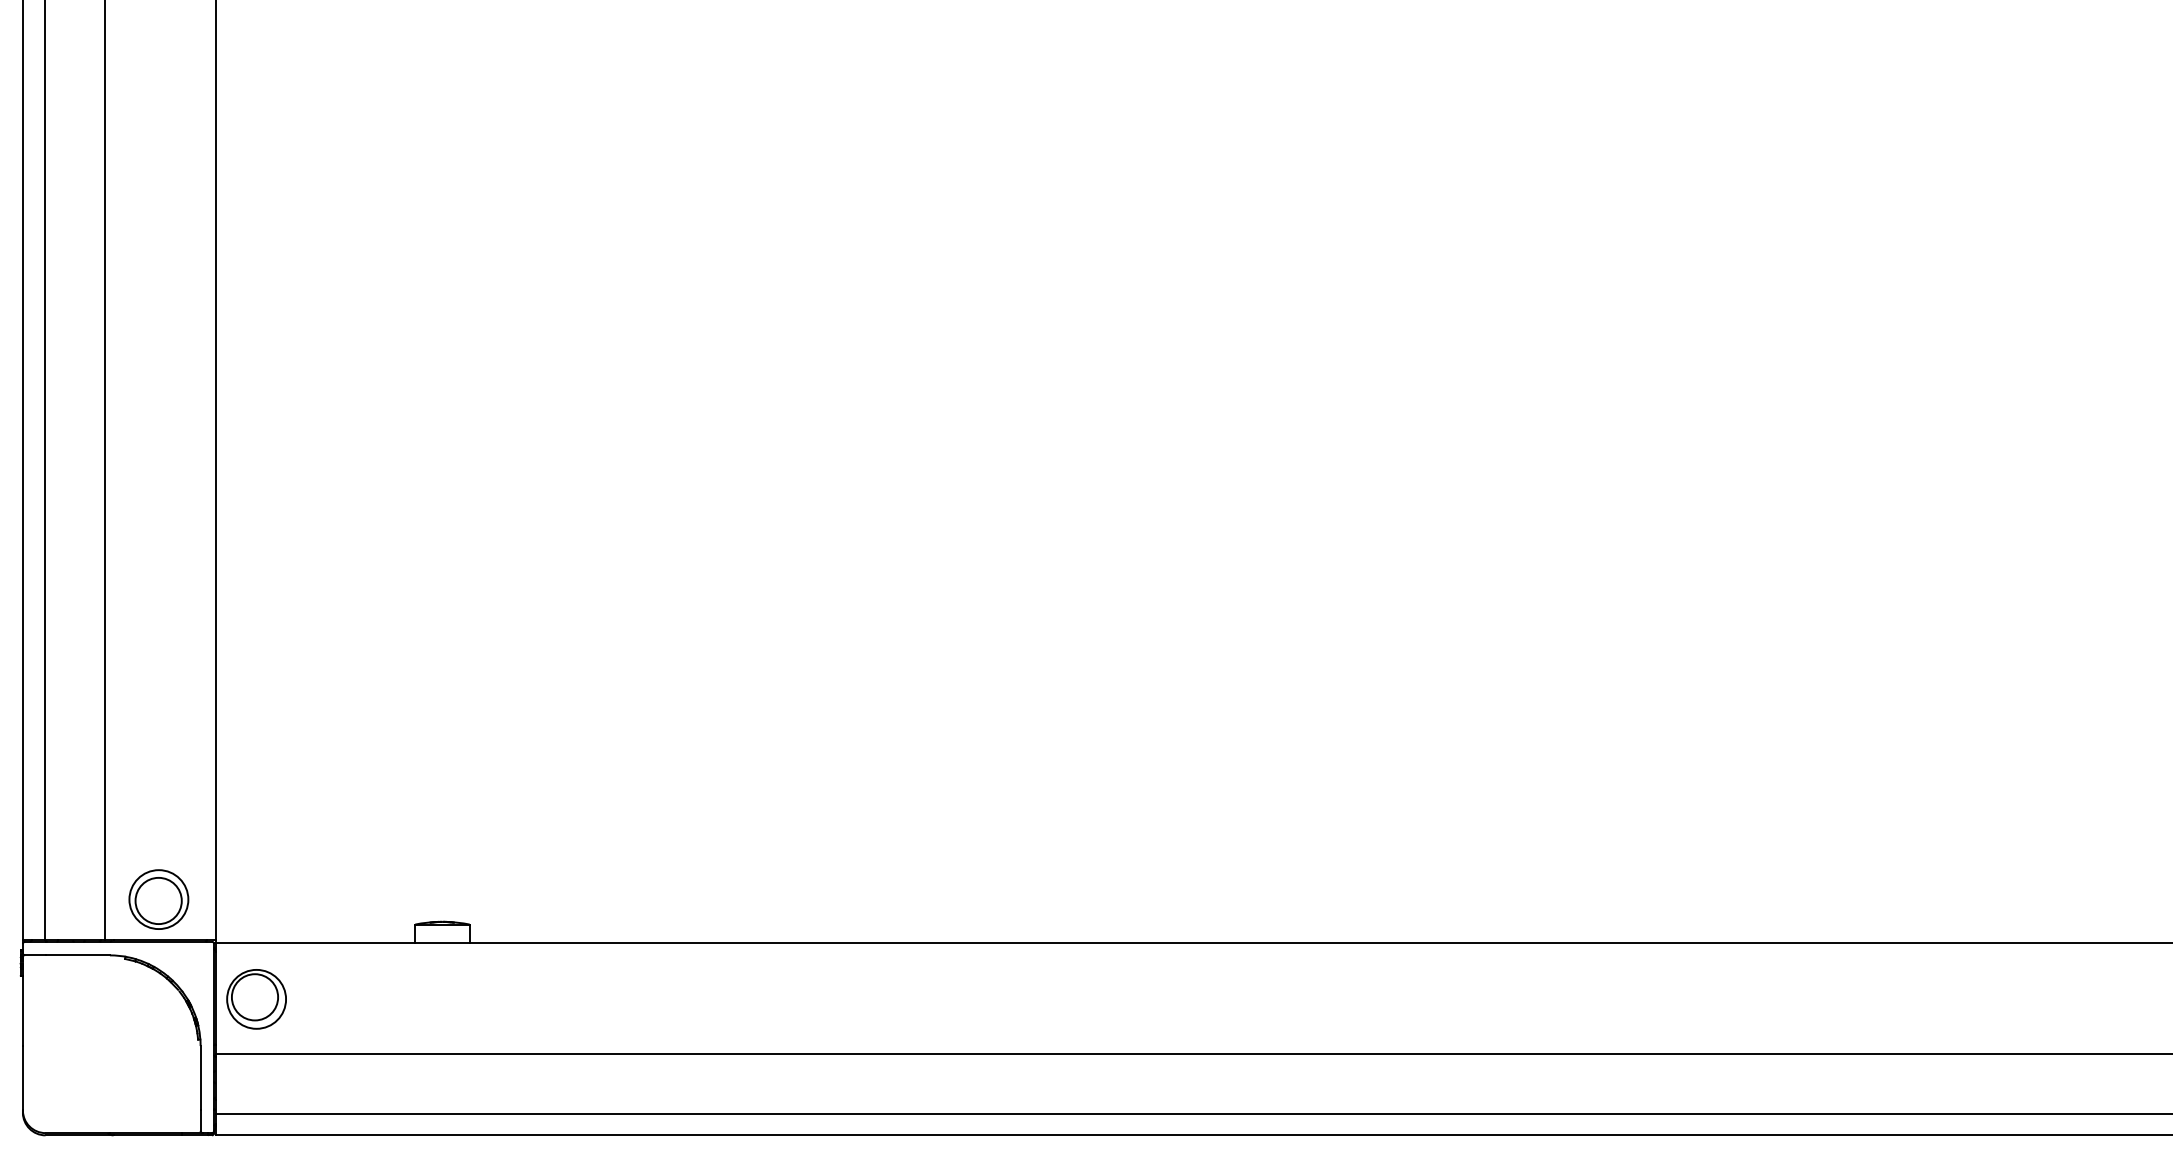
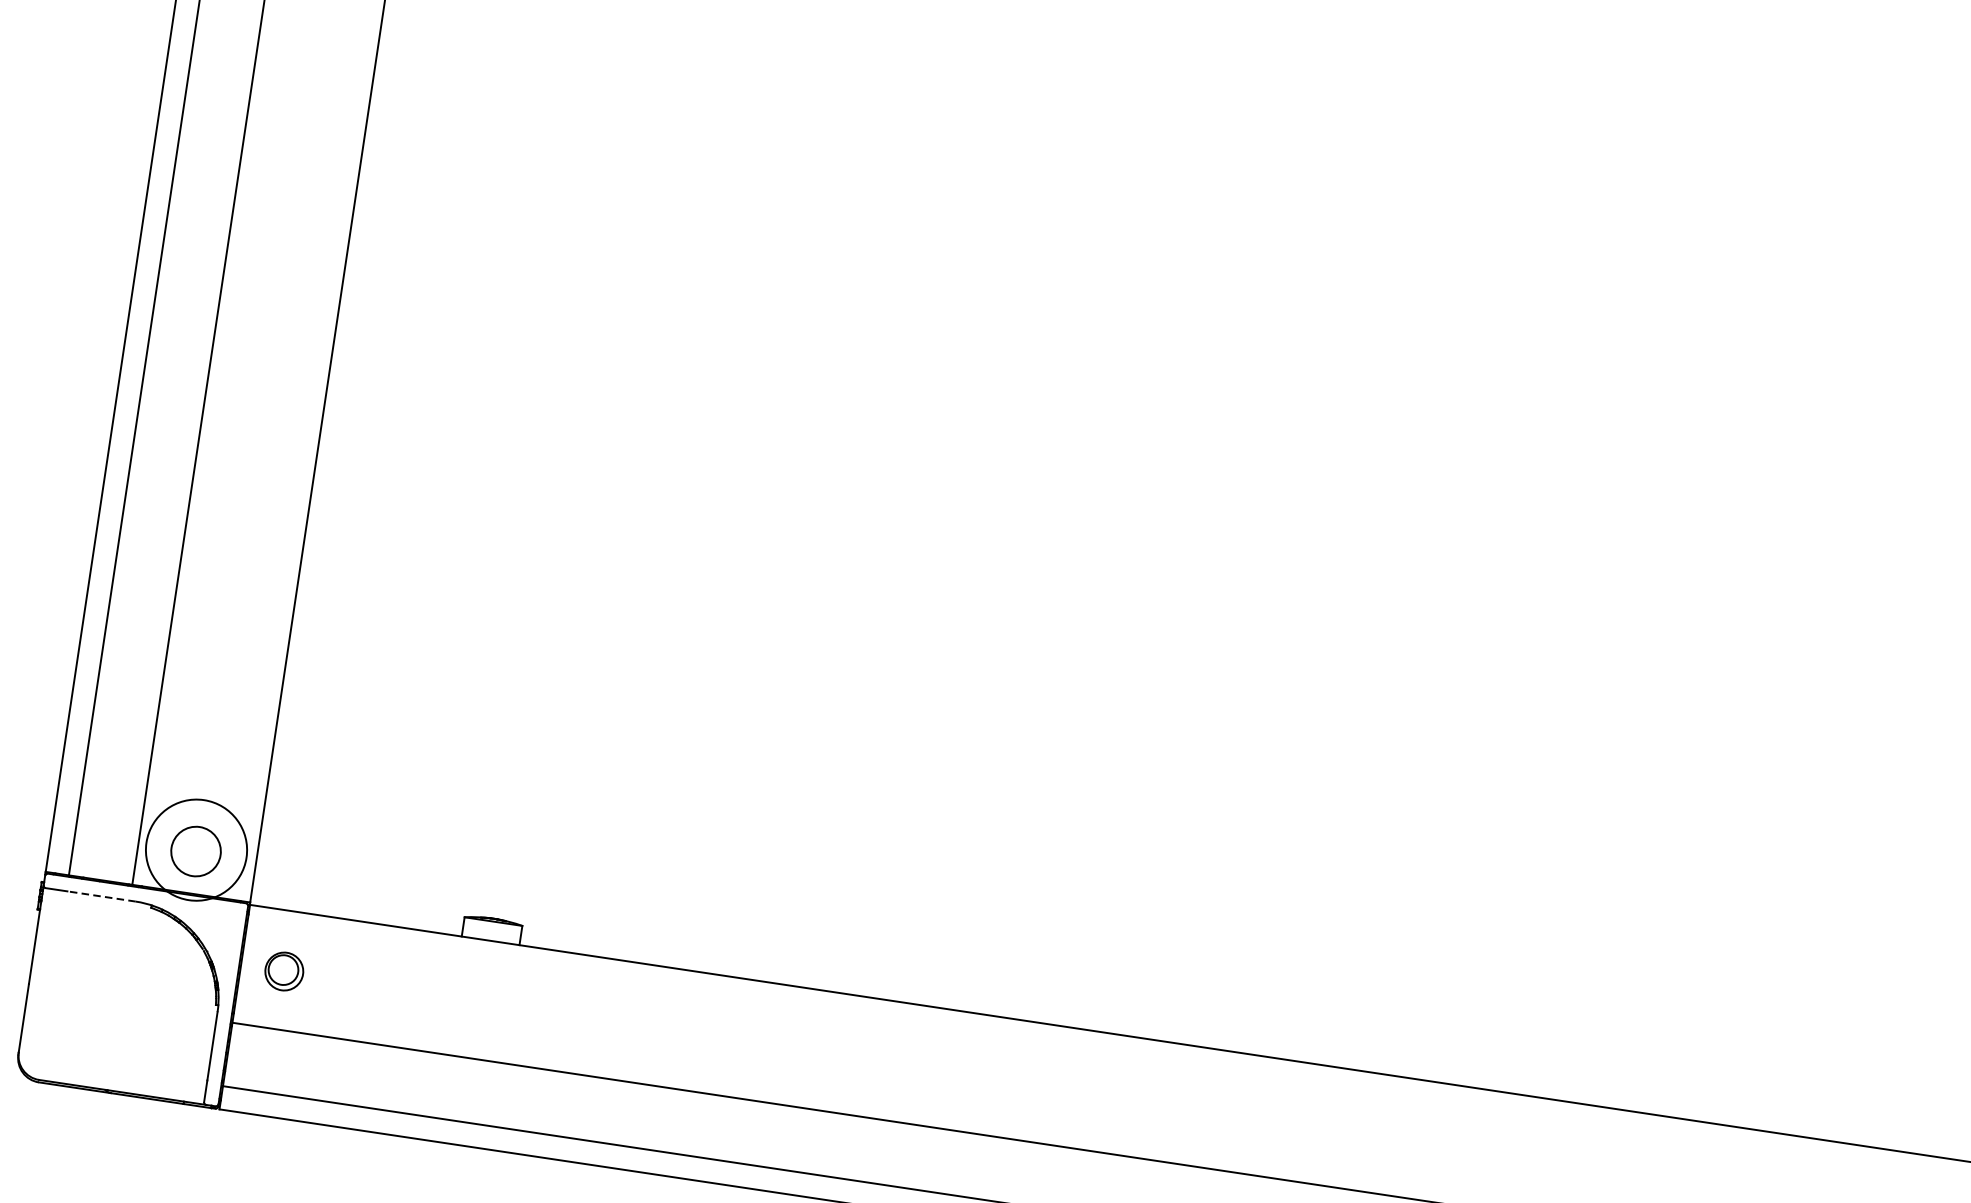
circle: (158, 899) -> (196, 849), size x1.6
line: (77, 955) -> (101, 896), solid -> dashed
part: (256, 999) -> (284, 971), size x0.6

